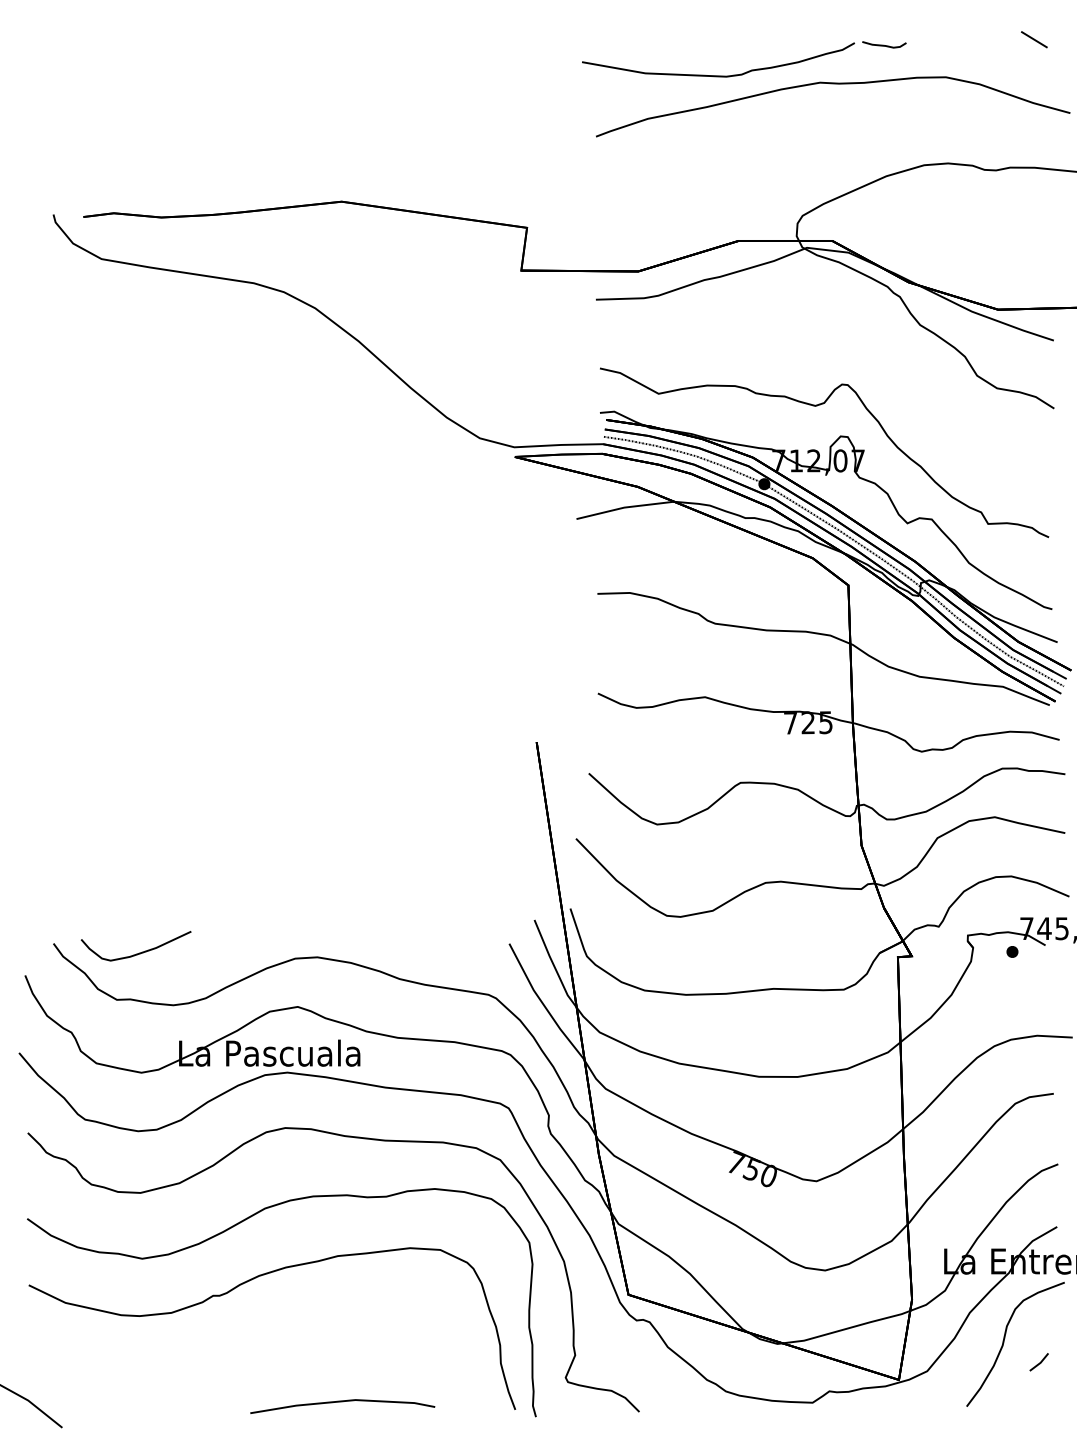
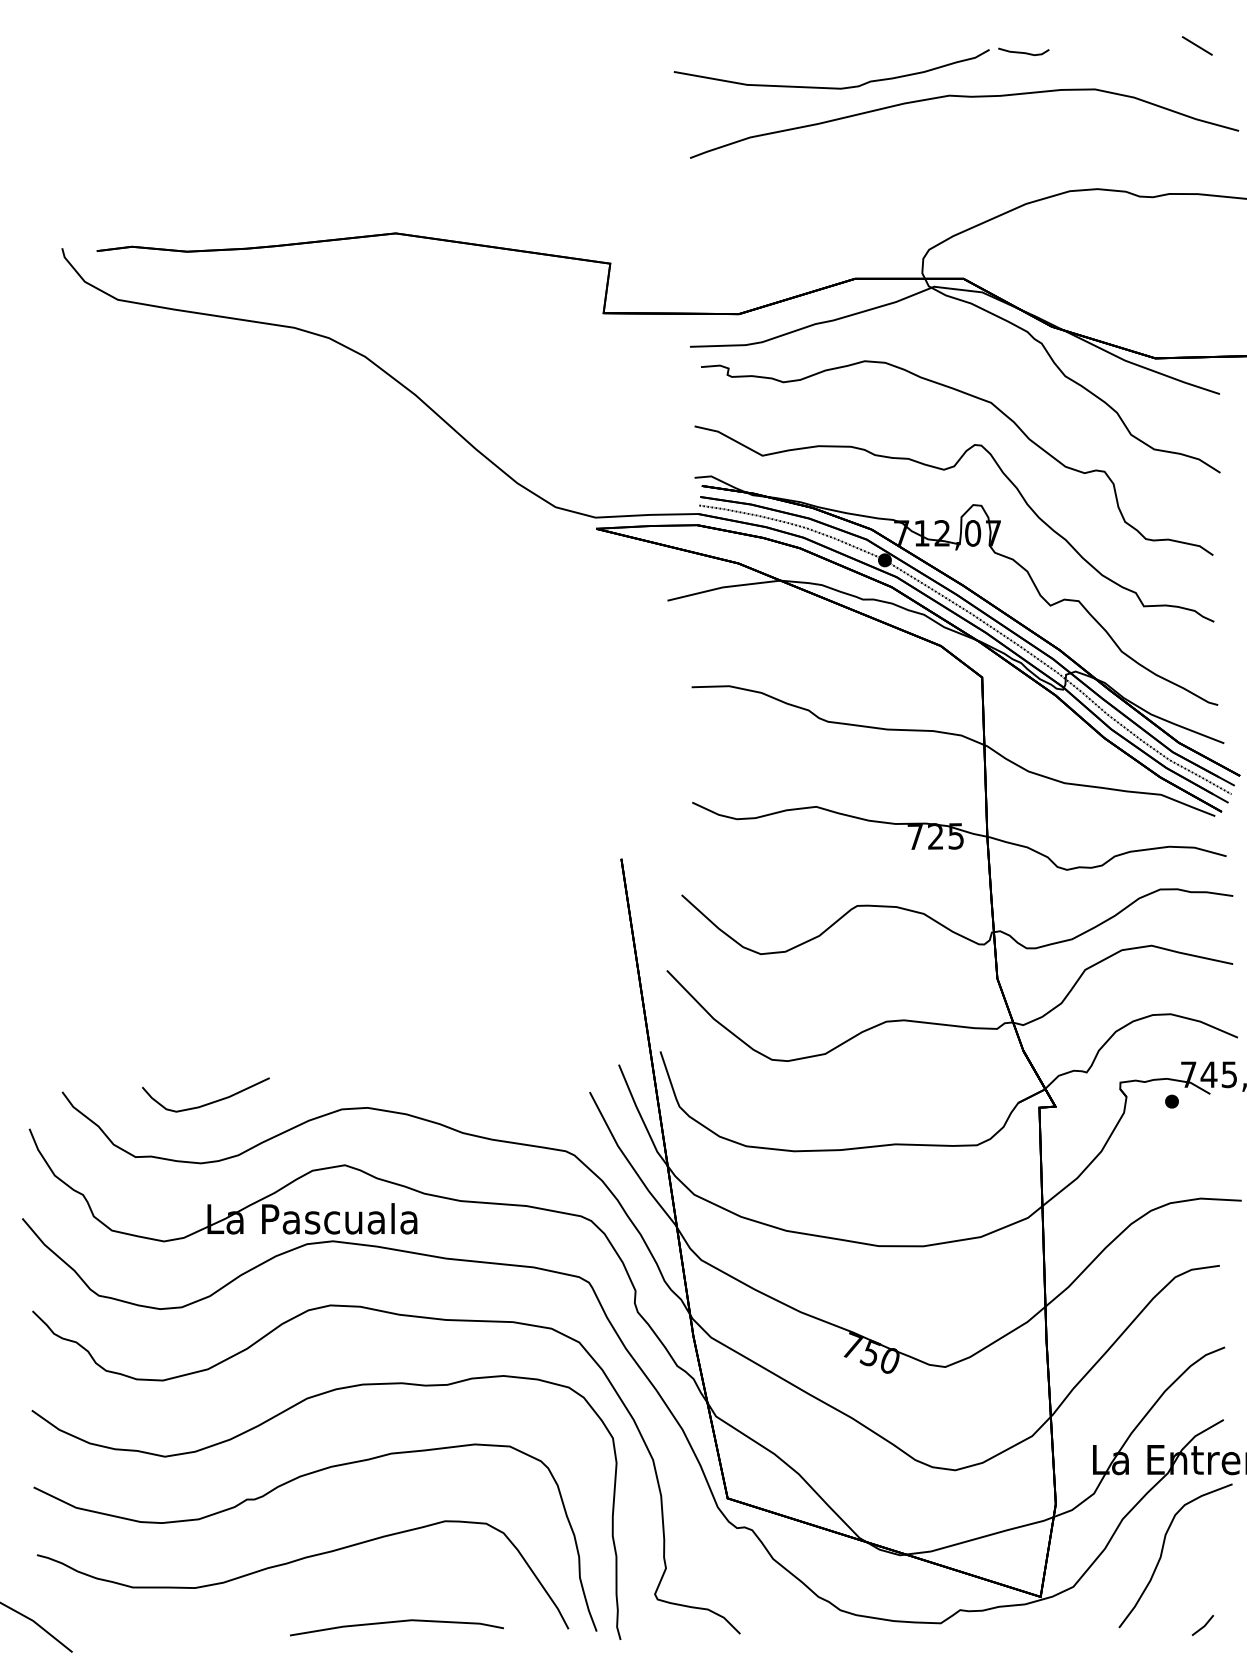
curve: (845, 345) -> (978, 399), added
curve: (139, 952) -> (209, 1102), moved
curve: (256, 1349) -> (297, 1561), added
line: (1039, 1362) -> (1203, 1625), moved

